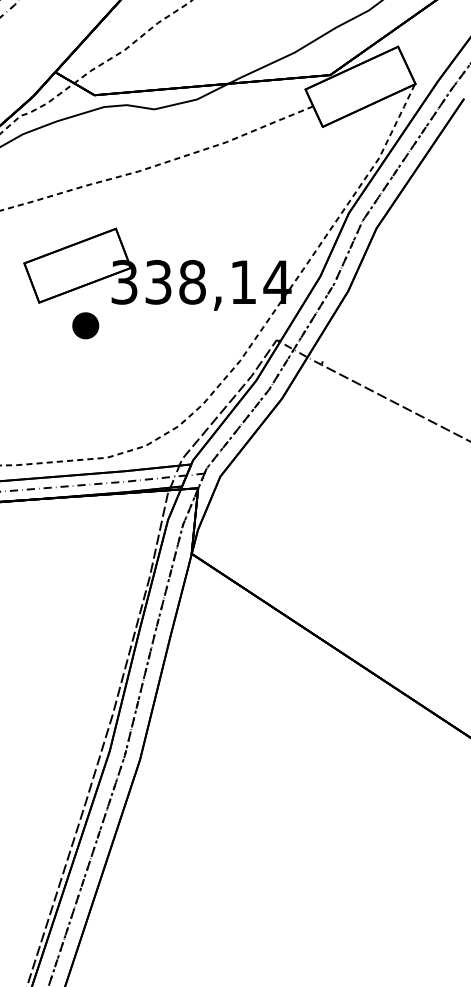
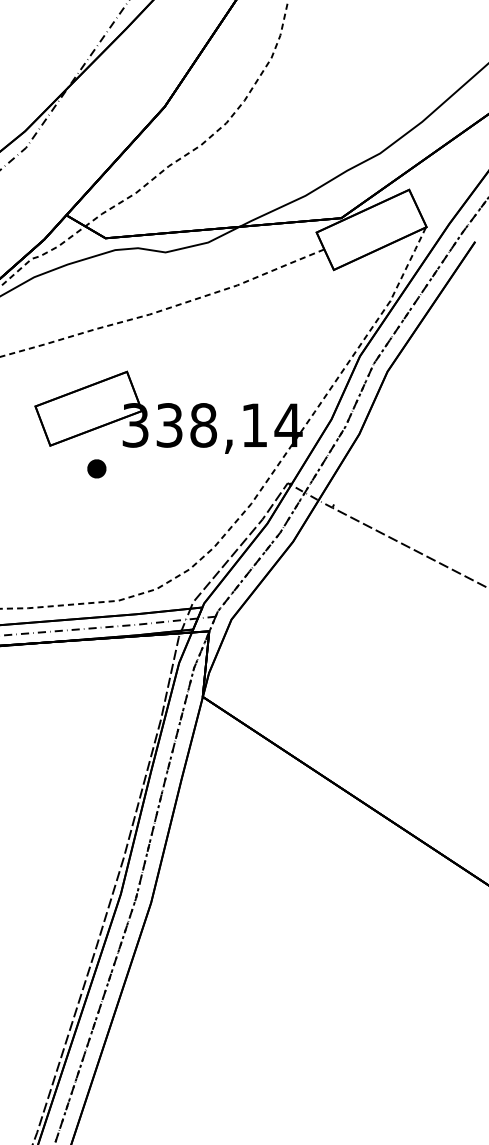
part: (85, 325) -> (96, 468), size x0.71

